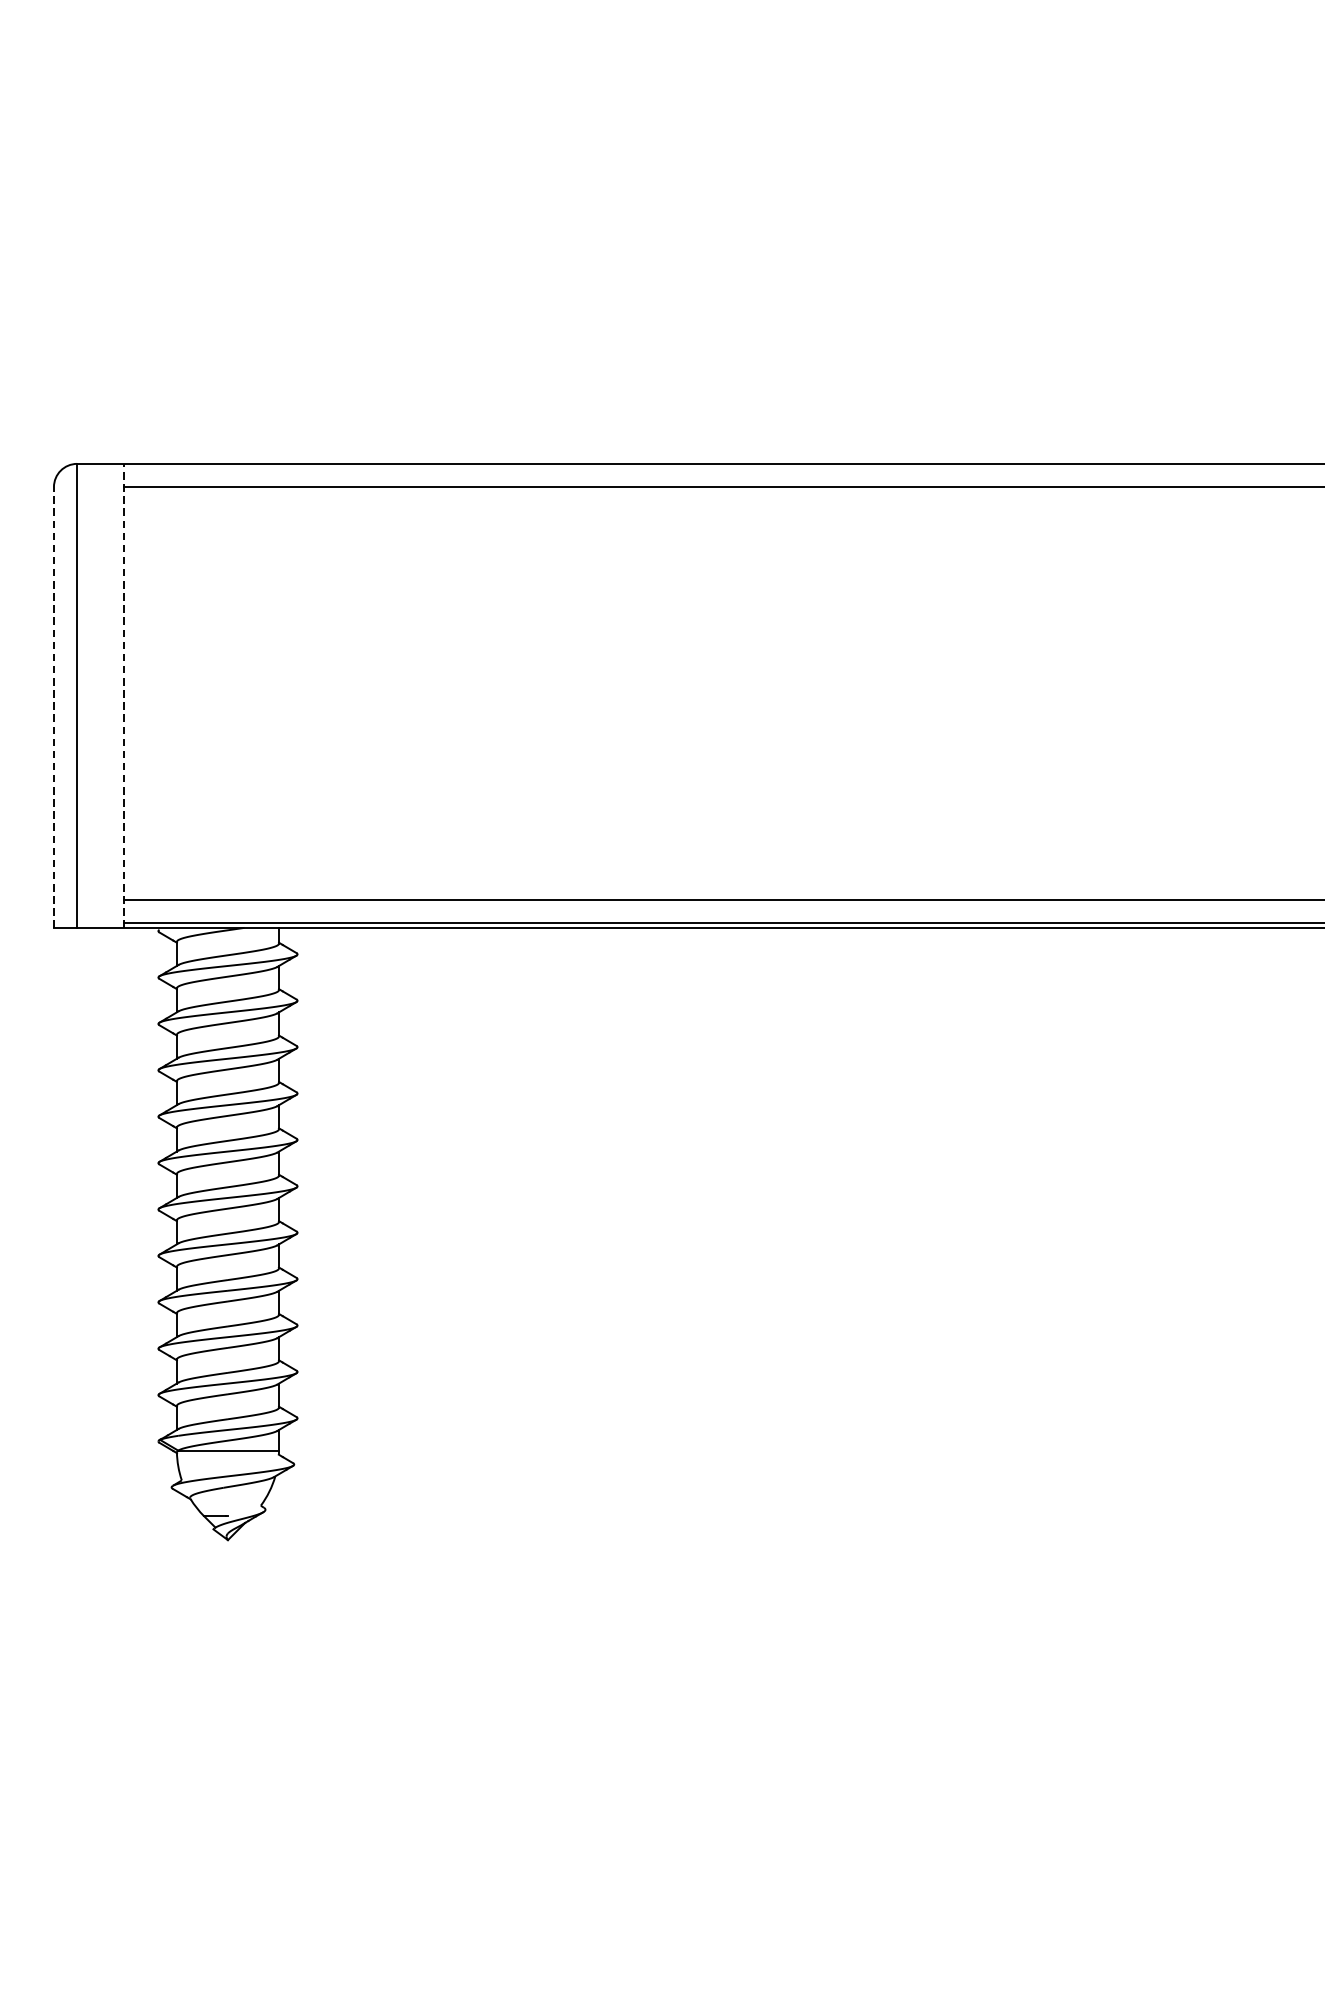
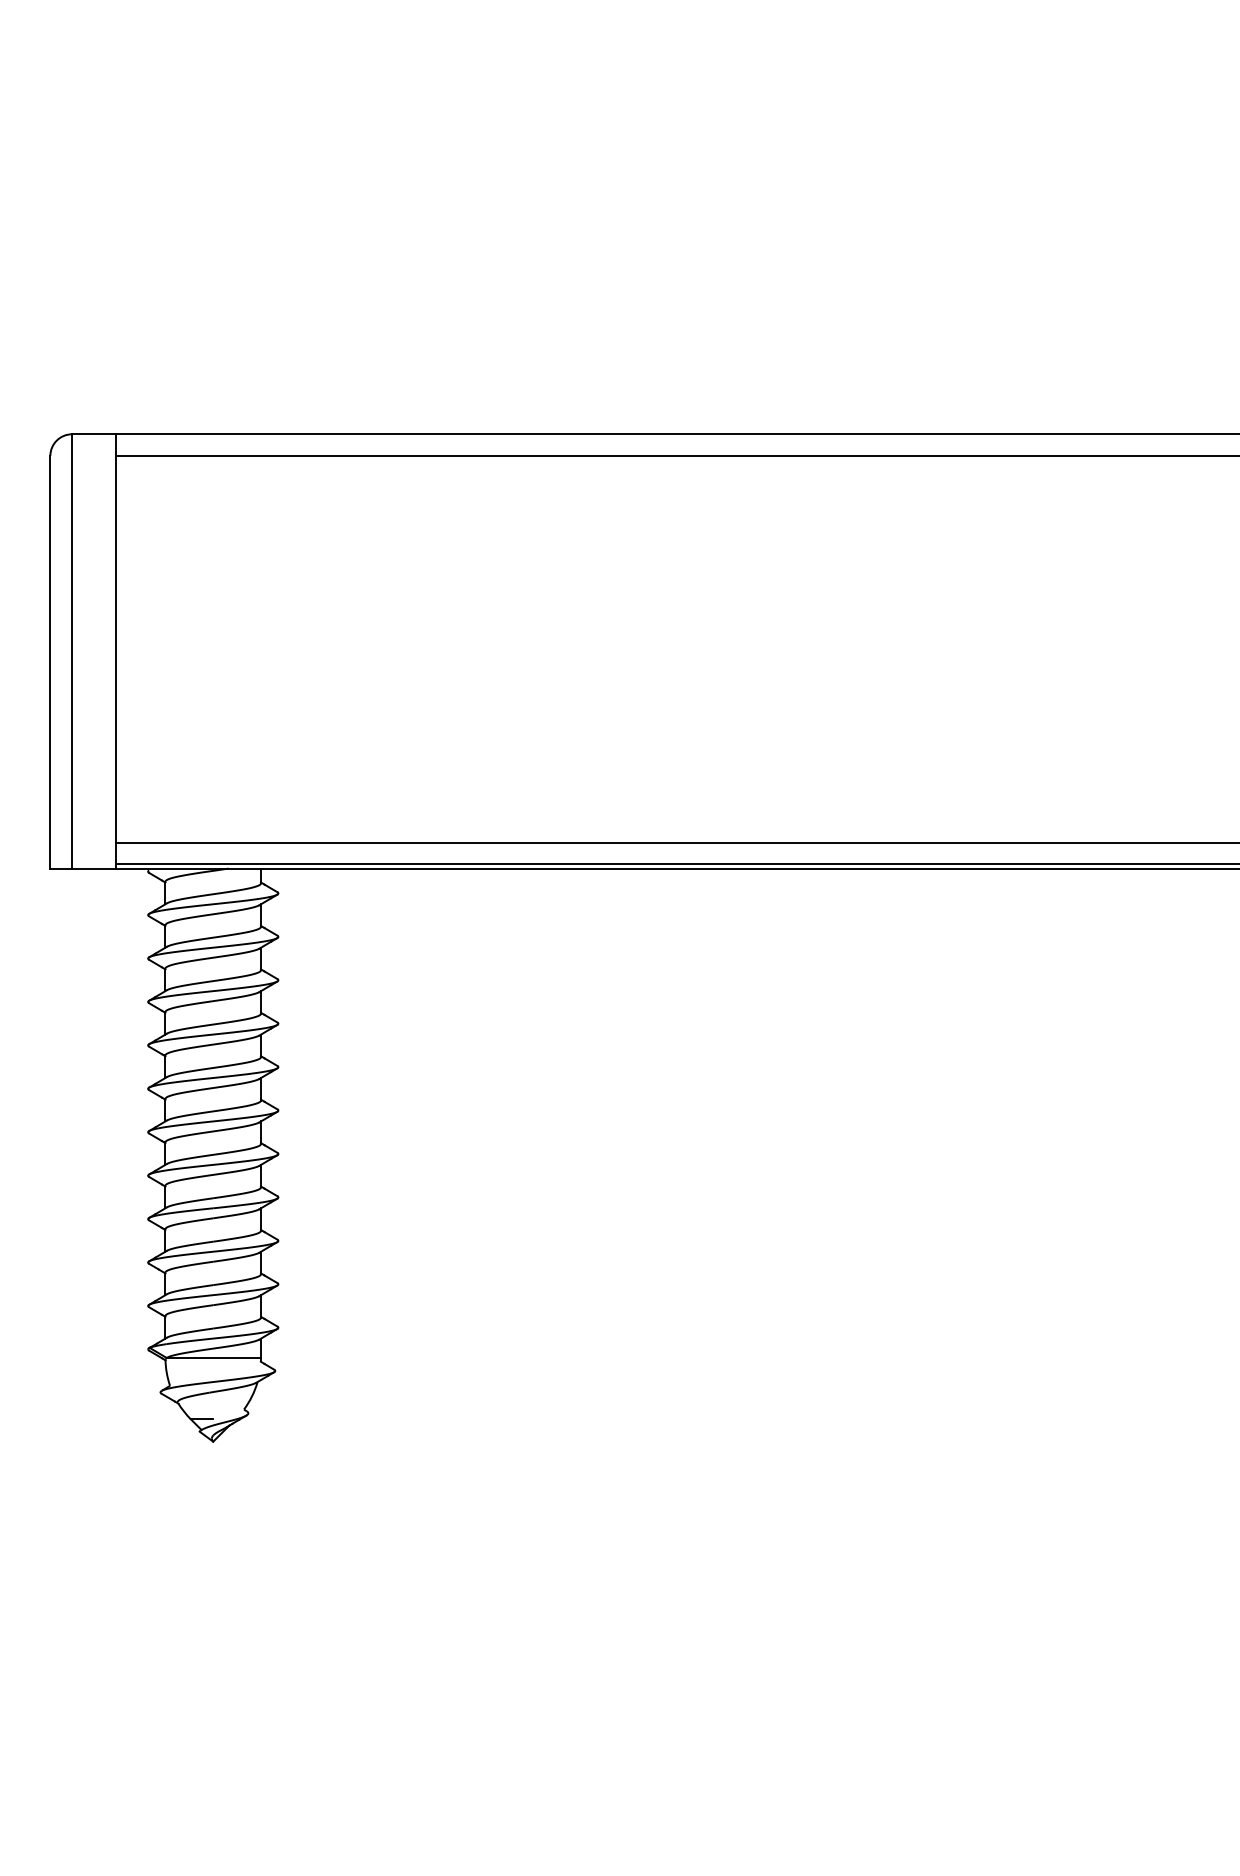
line: (123, 694) -> (115, 650), dashed -> solid
line: (54, 706) -> (50, 661), dashed -> solid

